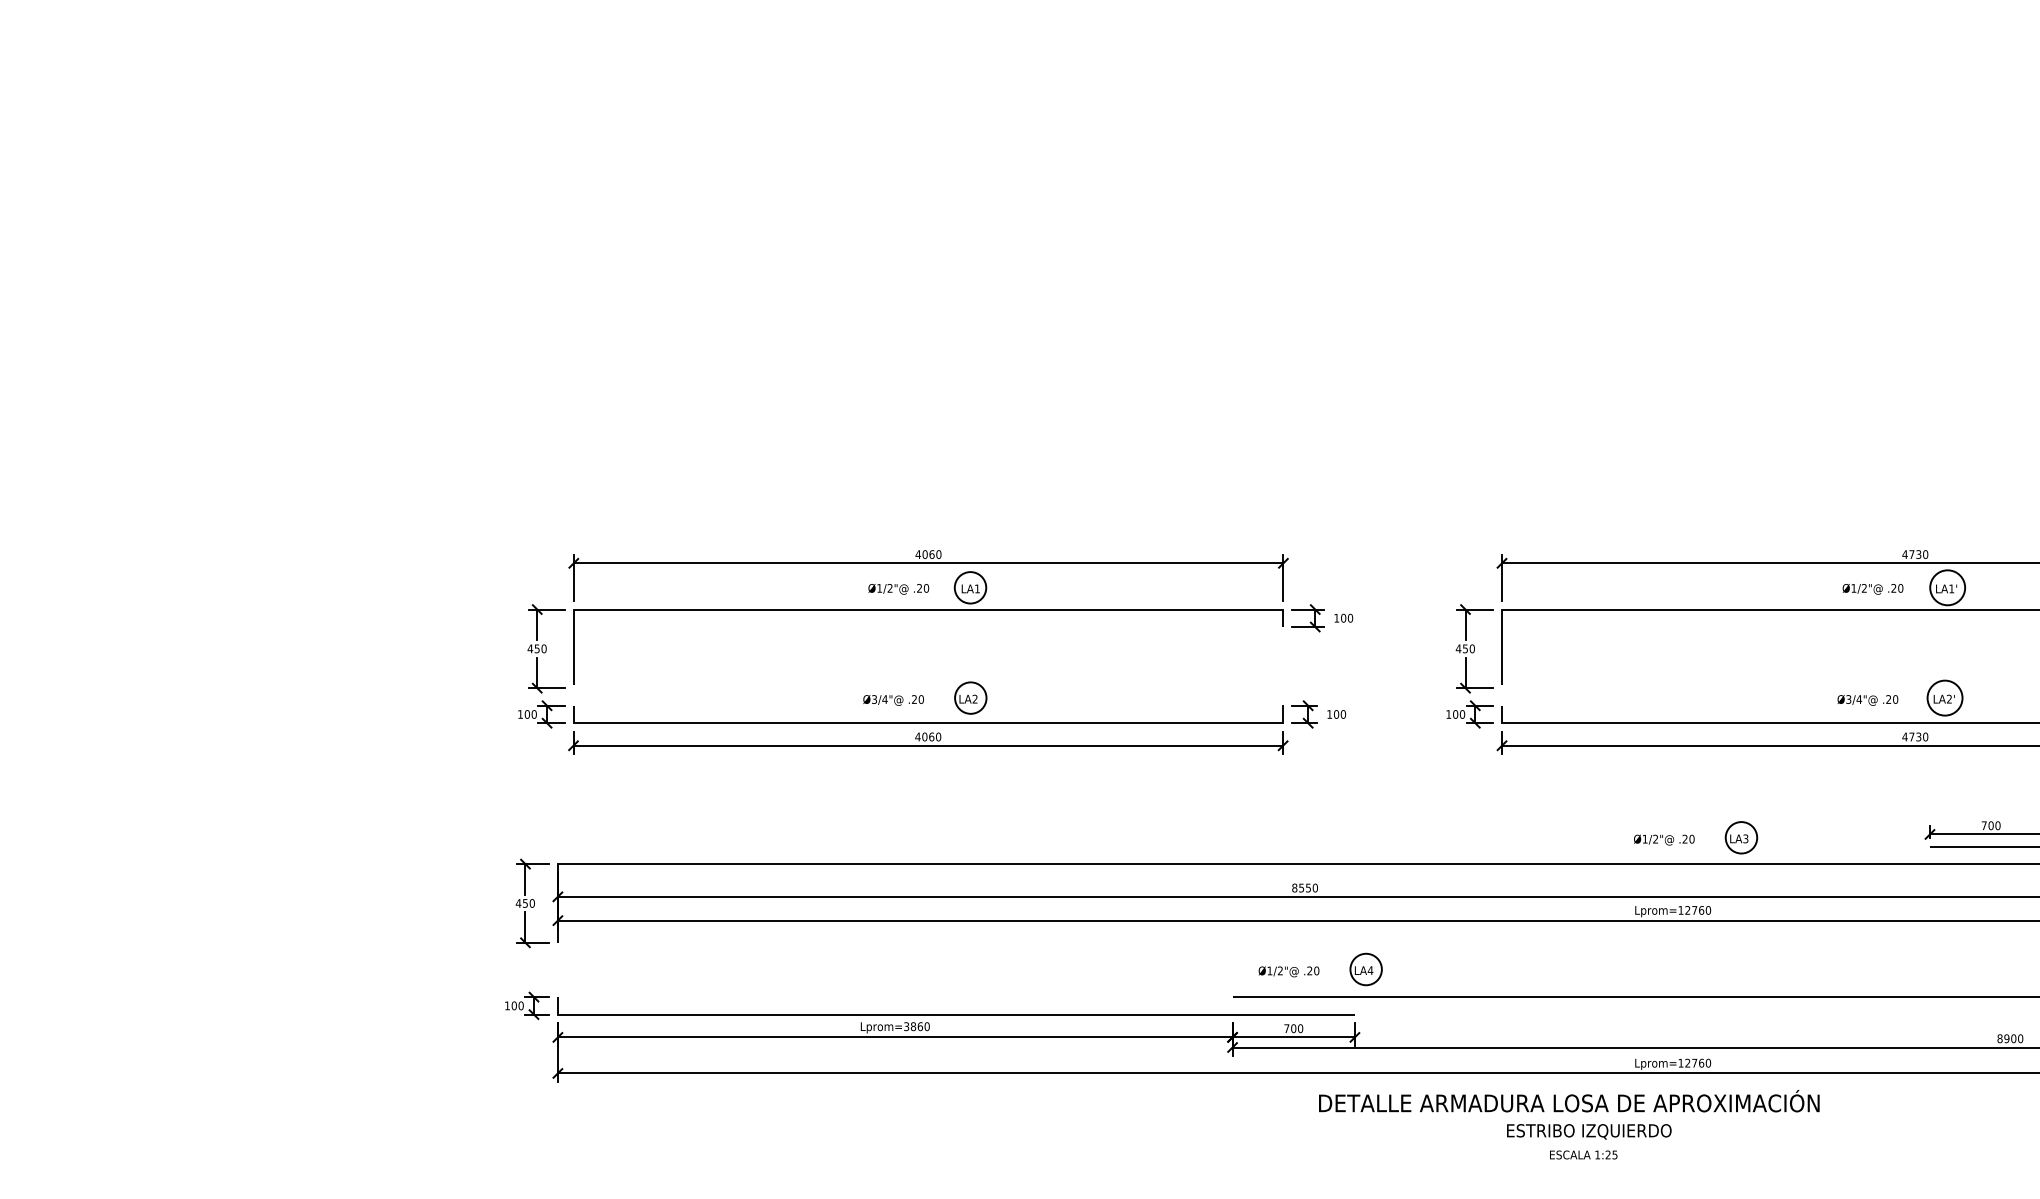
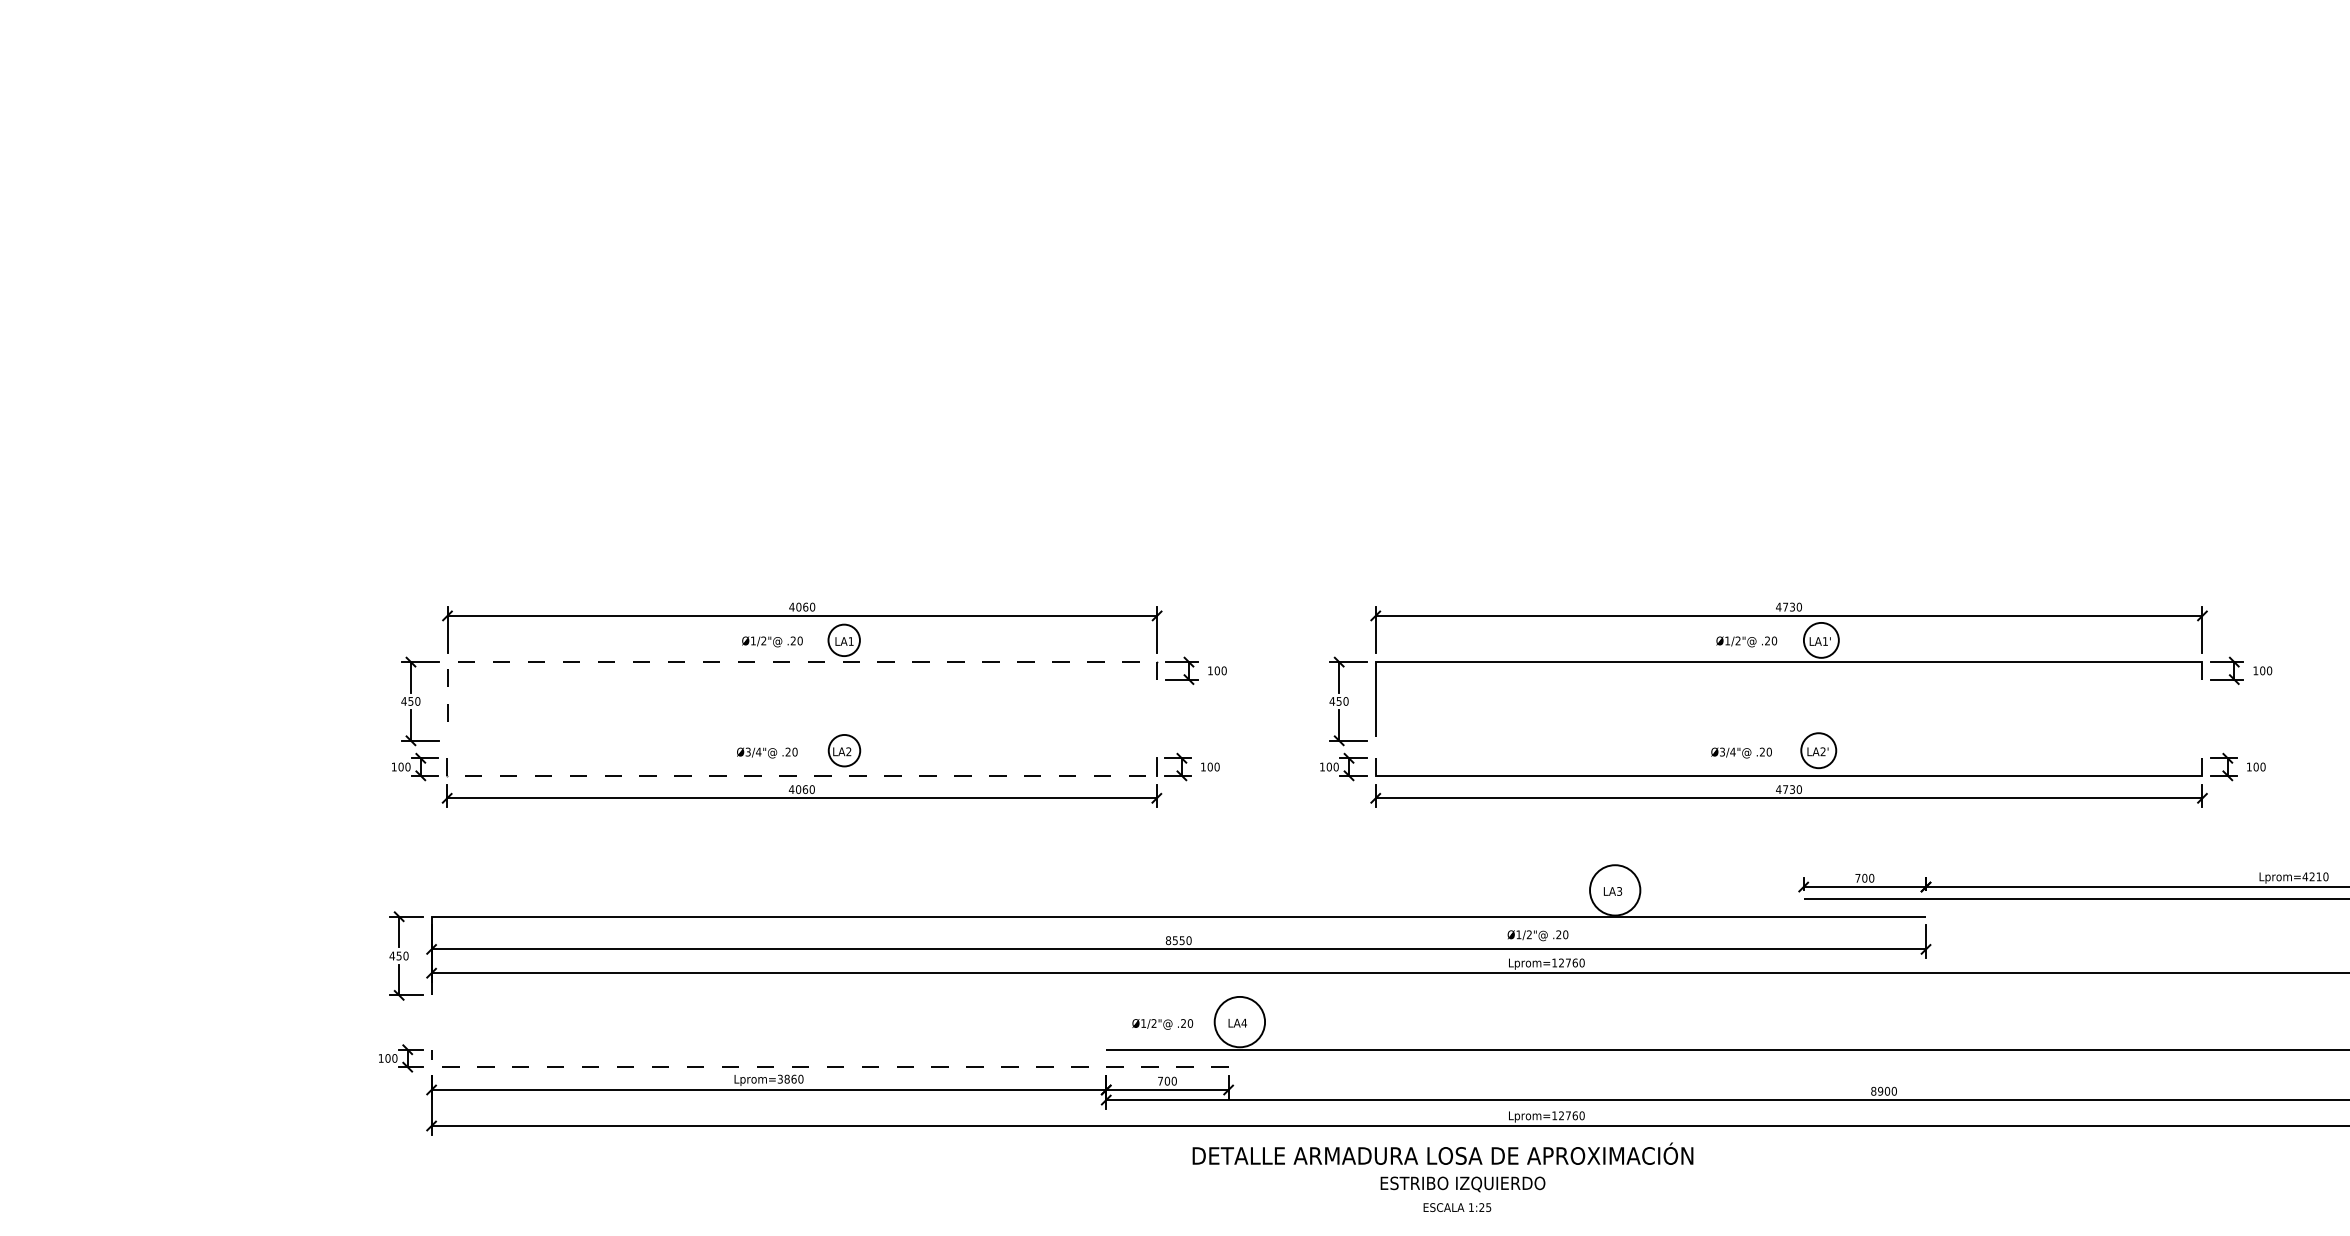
line: (899, 609) -> (773, 662), solid -> dashed
line: (919, 722) -> (793, 775), solid -> dashed
circle: (1740, 837) -> (1614, 890), size x1.6
text: (1663, 839) -> (1537, 935), moved
circle: (1365, 968) -> (1239, 1021), size x1.6
line: (946, 1014) -> (820, 1067), solid -> dashed

